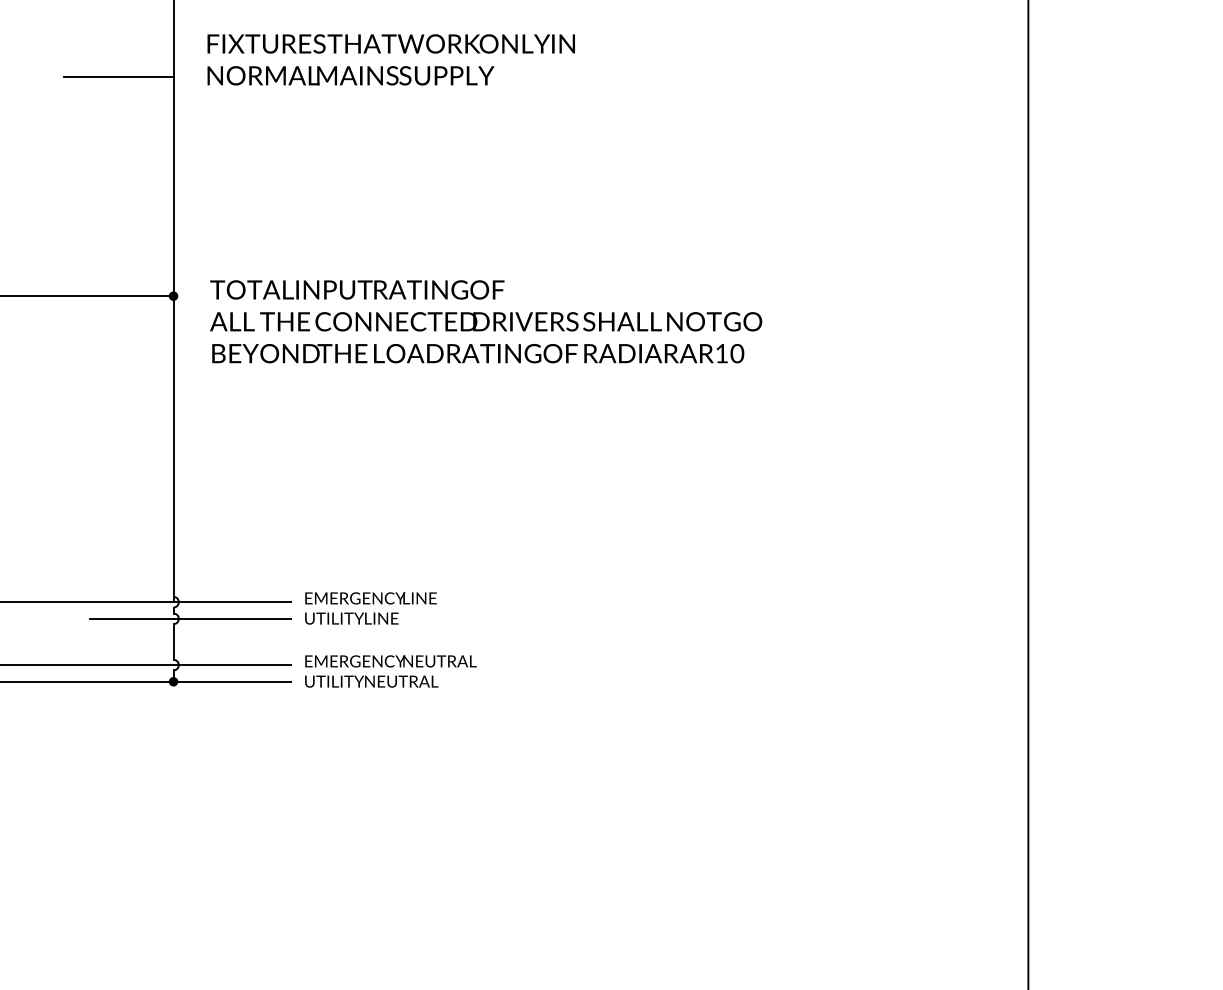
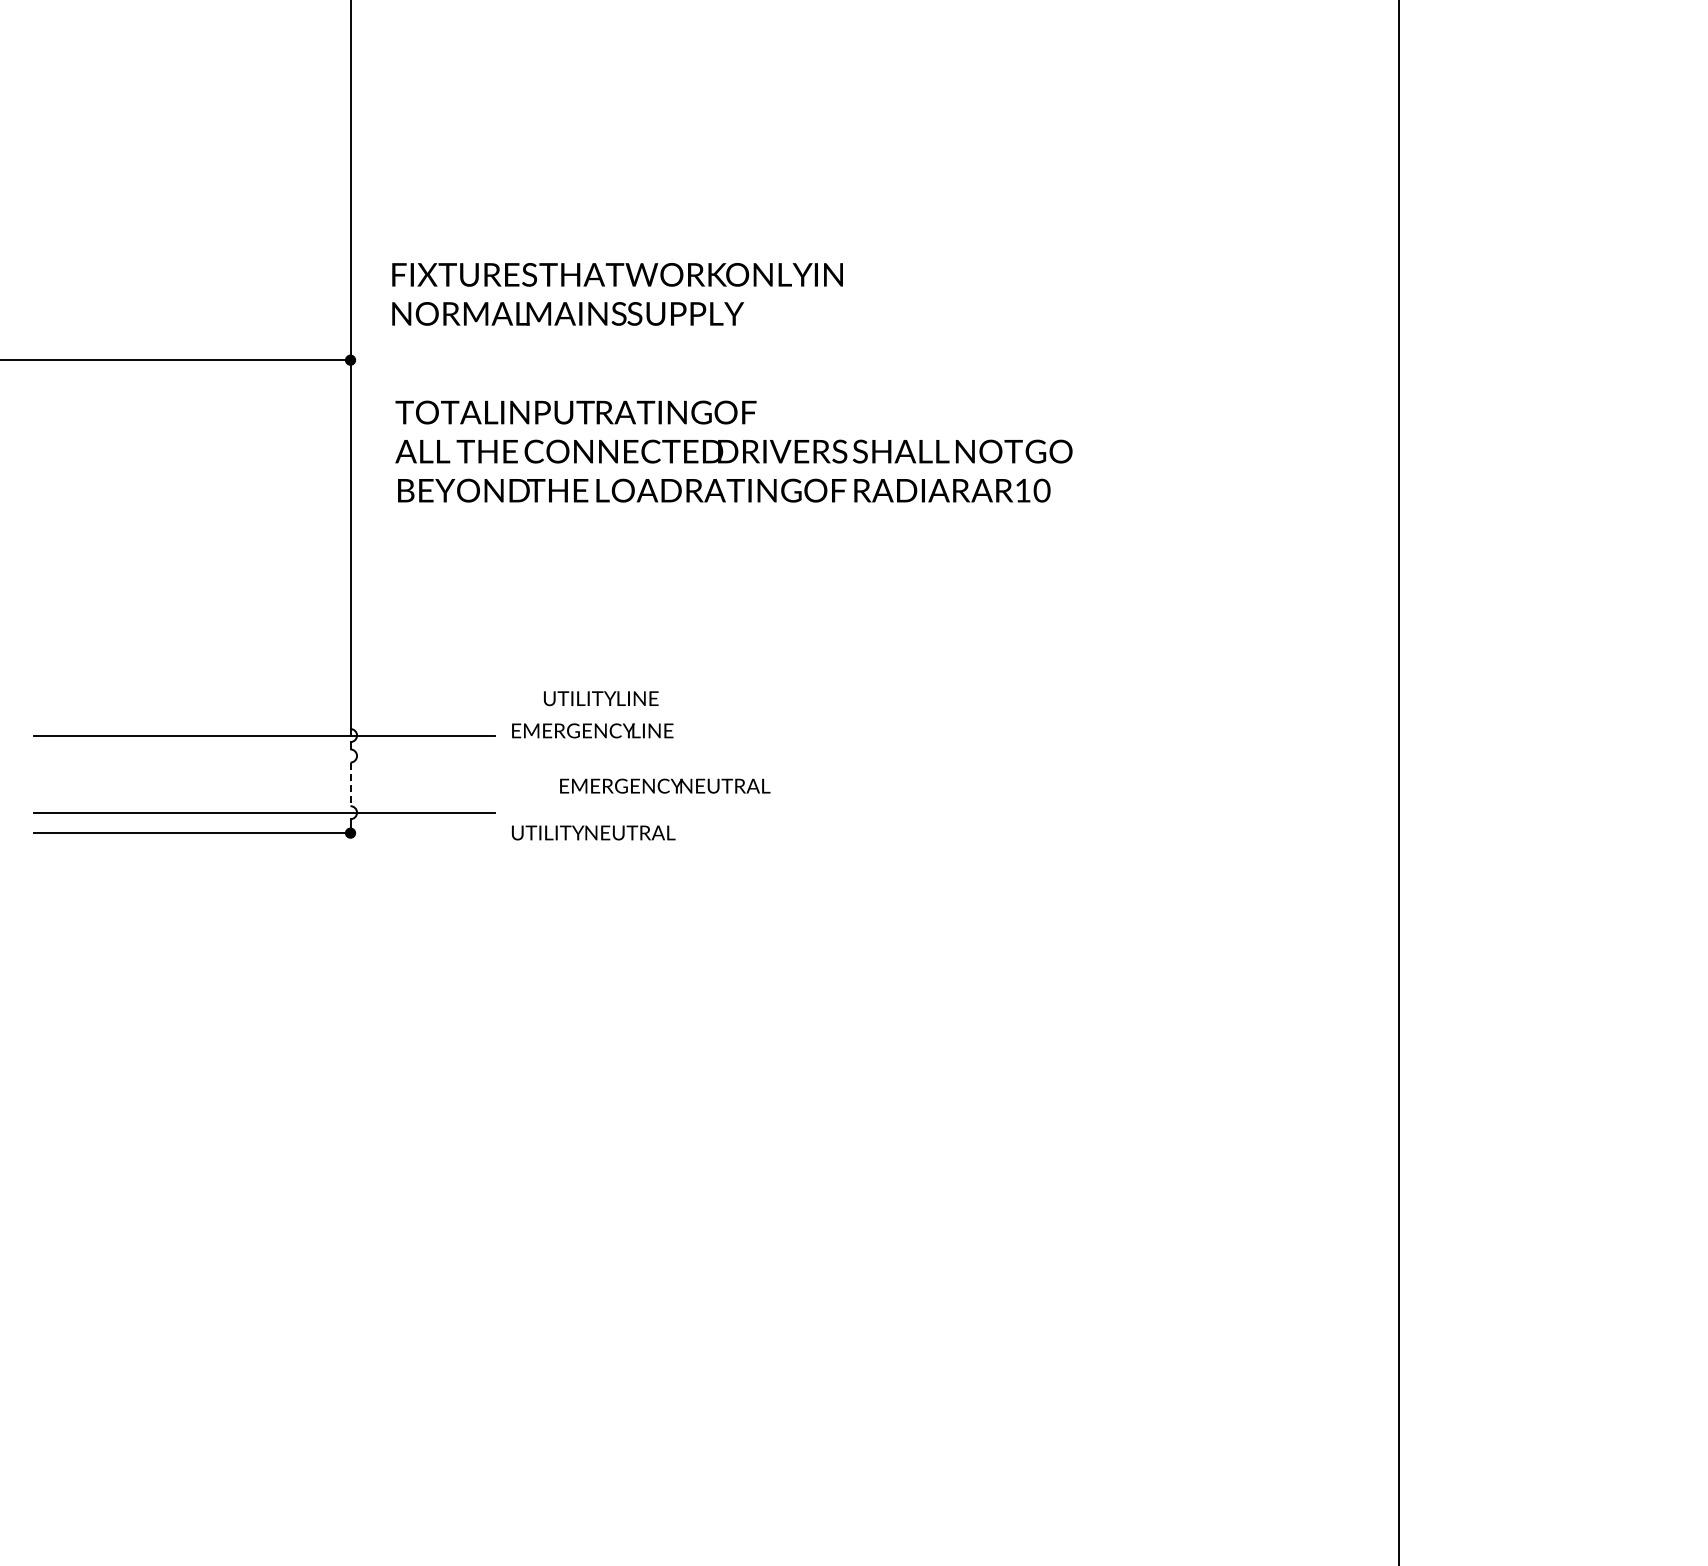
text: (391, 59) -> (617, 294), moved
line: (118, 77) -> (282, 91), removed
text: (485, 321) -> (733, 451), moved
text: (352, 618) -> (601, 698), moved
line: (190, 619) -> (371, 756), removed
line: (173, 642) -> (350, 784), solid -> dashed
text: (391, 660) -> (665, 785), moved
line: (233, 682) -> (424, 833), removed

